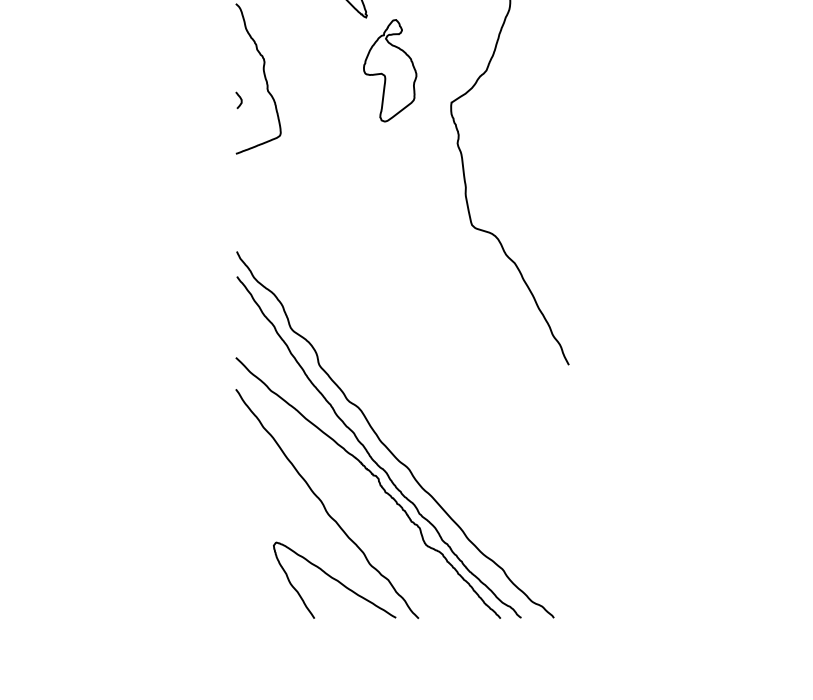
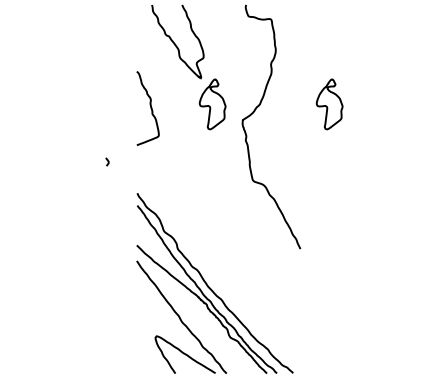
part: (627, 70) -> (329, 104), added
curve: (239, 99) -> (107, 161), moved

